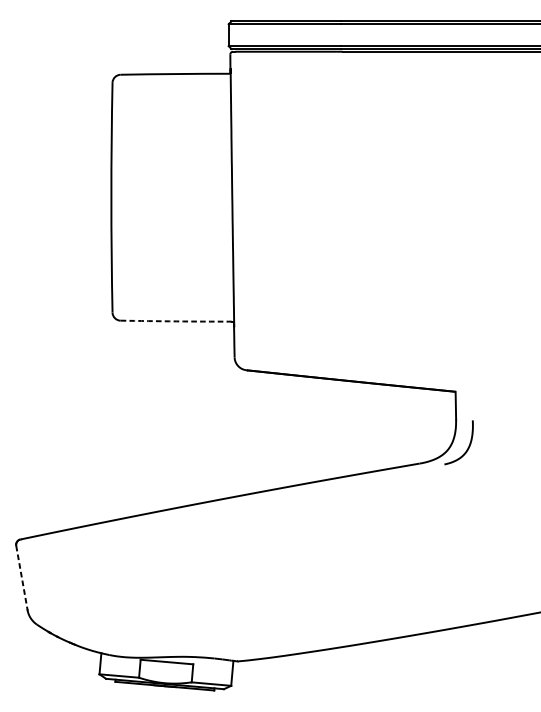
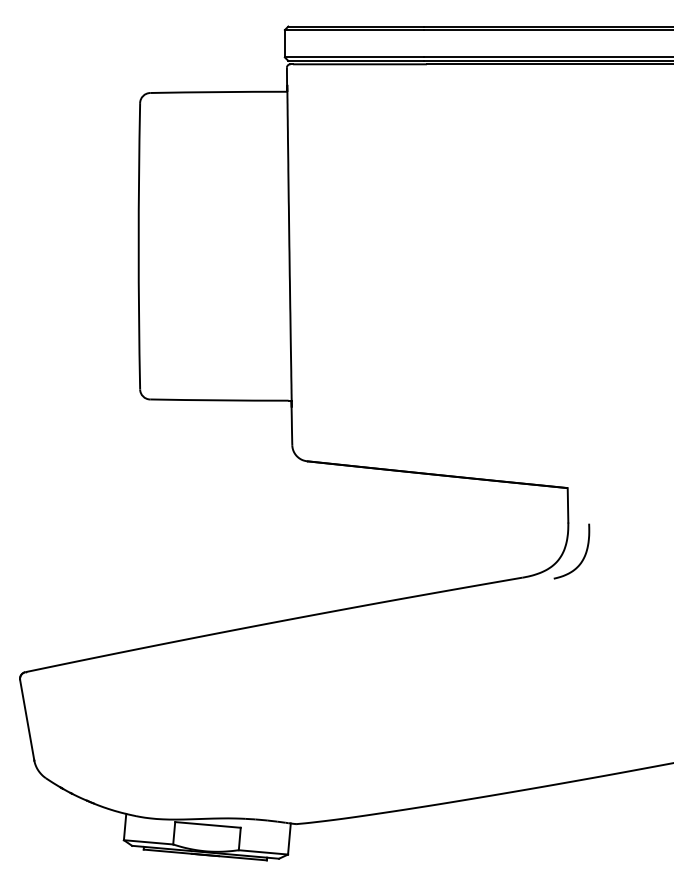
arc: (176, 321) -> (219, 400), dashed -> solid
line: (22, 578) -> (27, 720), dashed -> solid

